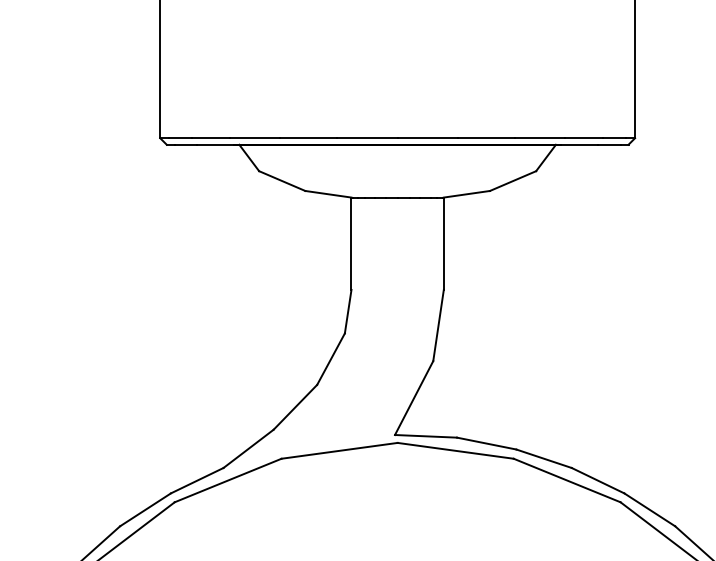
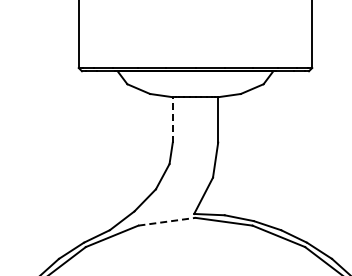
line: (350, 242) -> (172, 119), solid -> dashed
line: (338, 450) -> (166, 221), solid -> dashed

